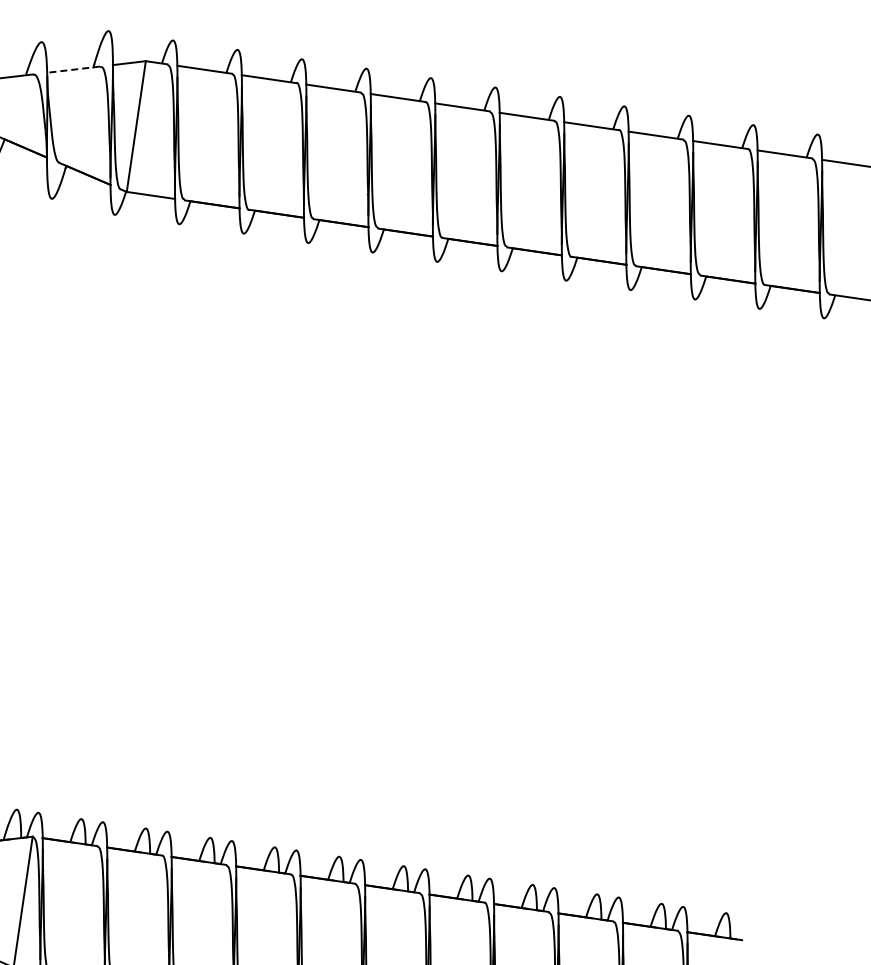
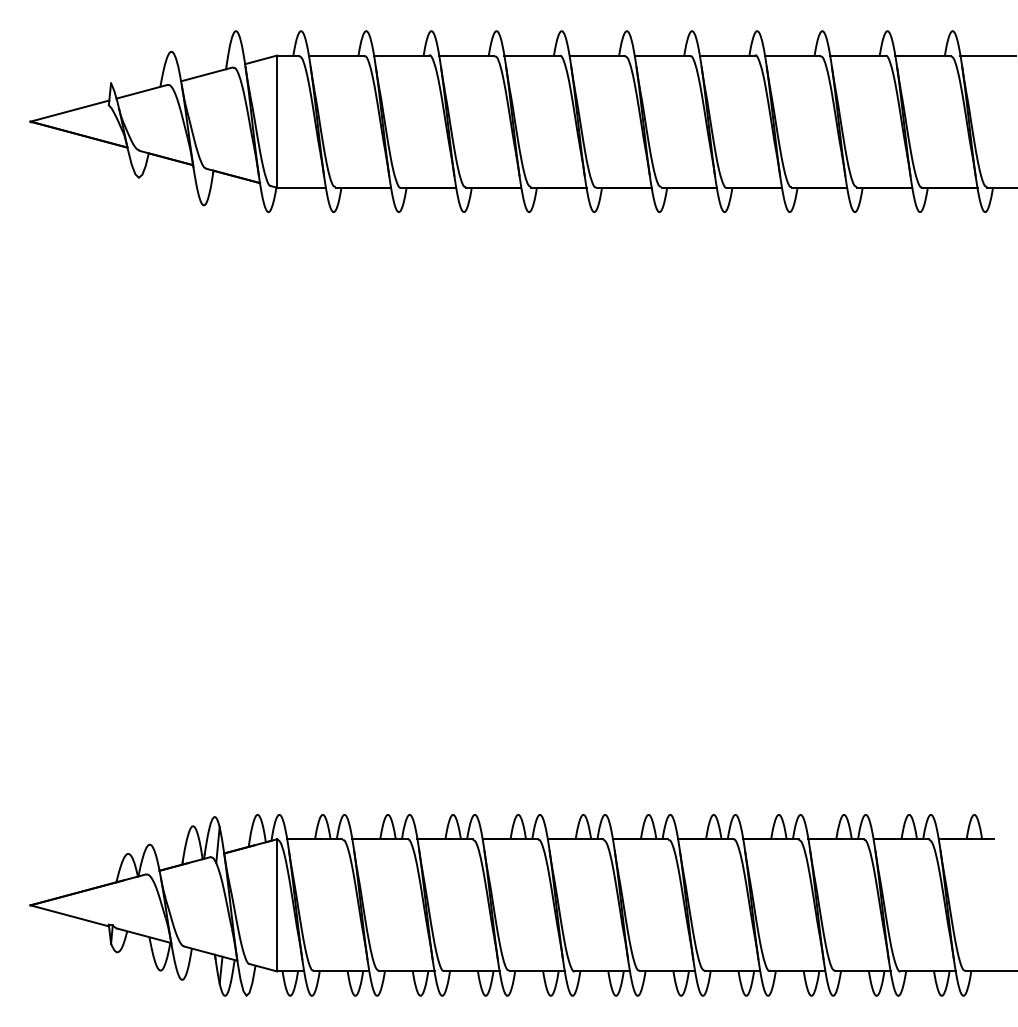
line: (73, 69) -> (206, 74), dashed -> solid

